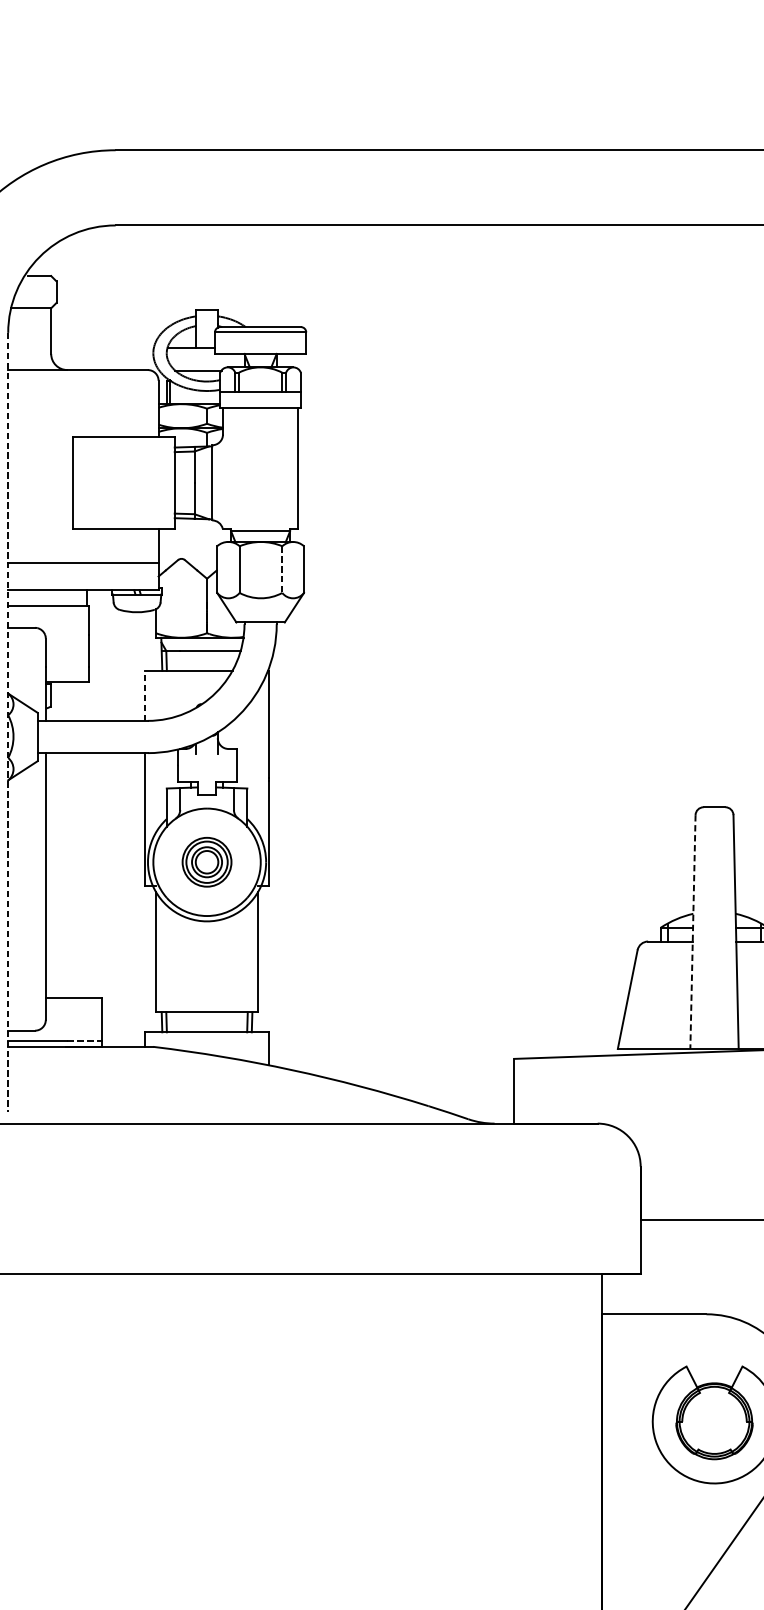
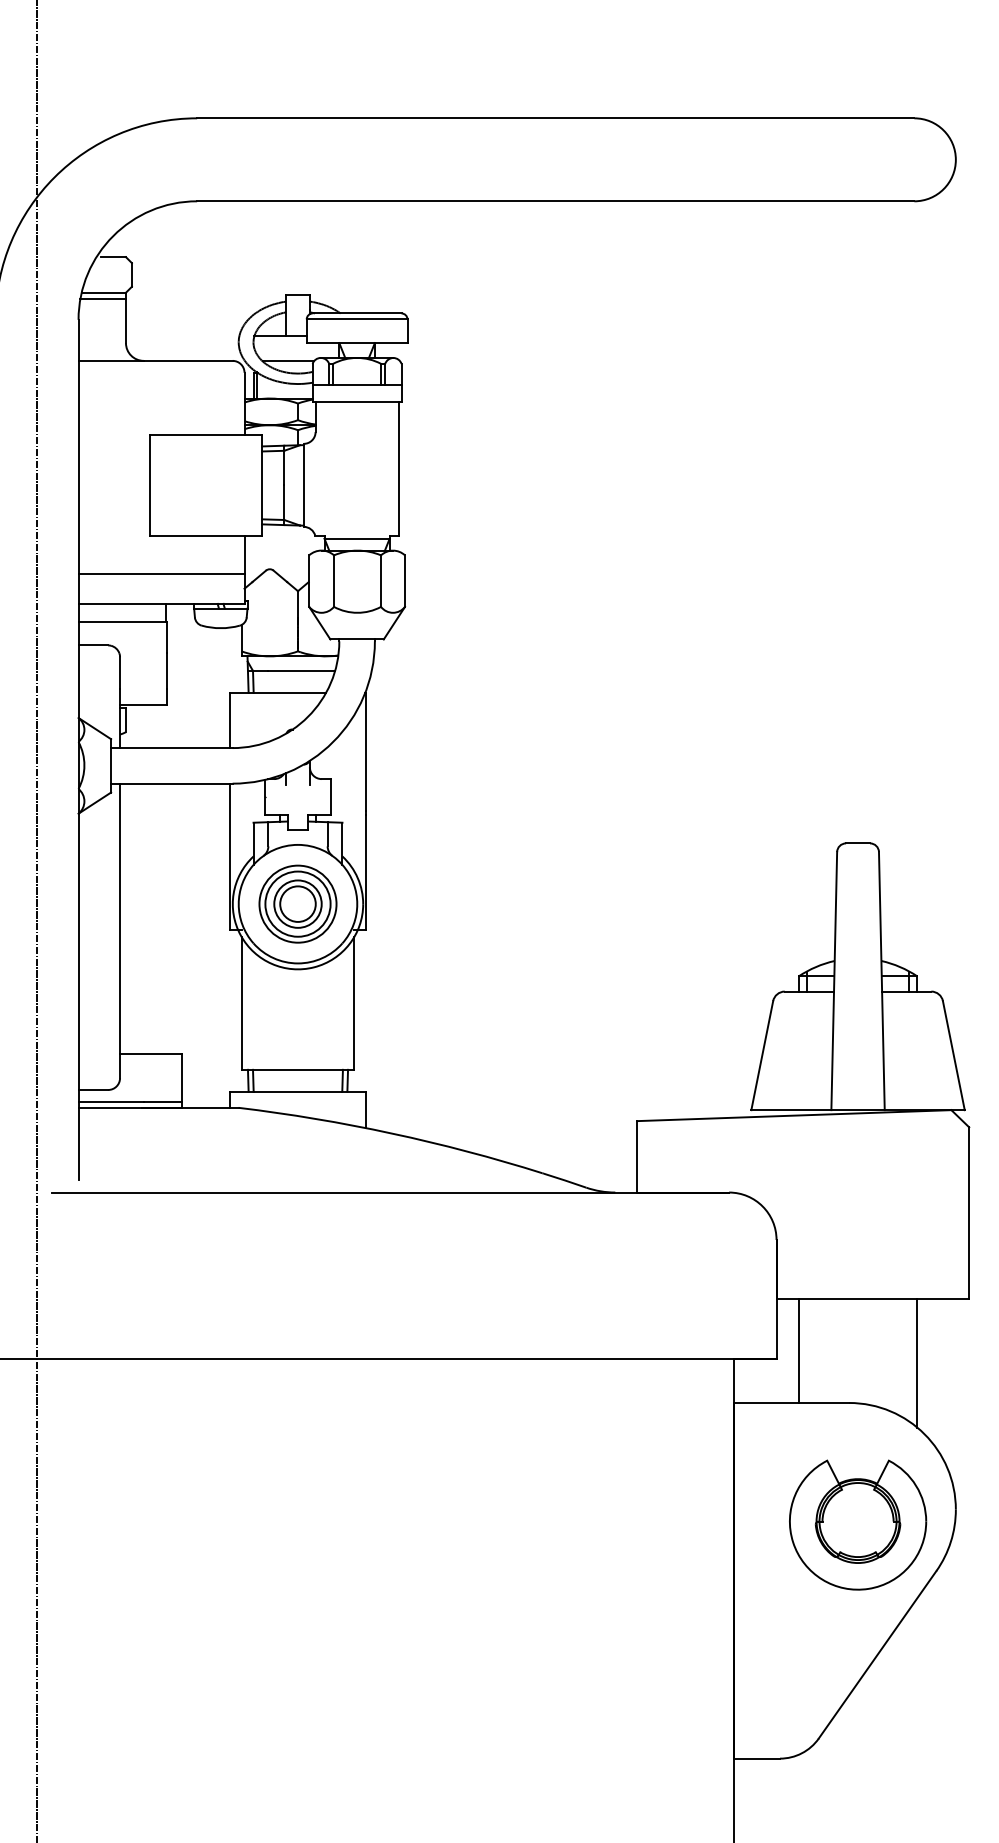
line: (29, 313) -> (102, 298), added
line: (282, 569) -> (381, 581), dashed -> solid
line: (144, 695) -> (229, 720), dashed -> solid
line: (8, 722) -> (78, 749), dashed -> solid
part: (206, 861) -> (297, 903), size x1.43
line: (693, 932) -> (834, 981), dashed -> solid
line: (85, 1041) -> (163, 1101), dashed -> solid
line: (660, 1266) -> (798, 1350), added

